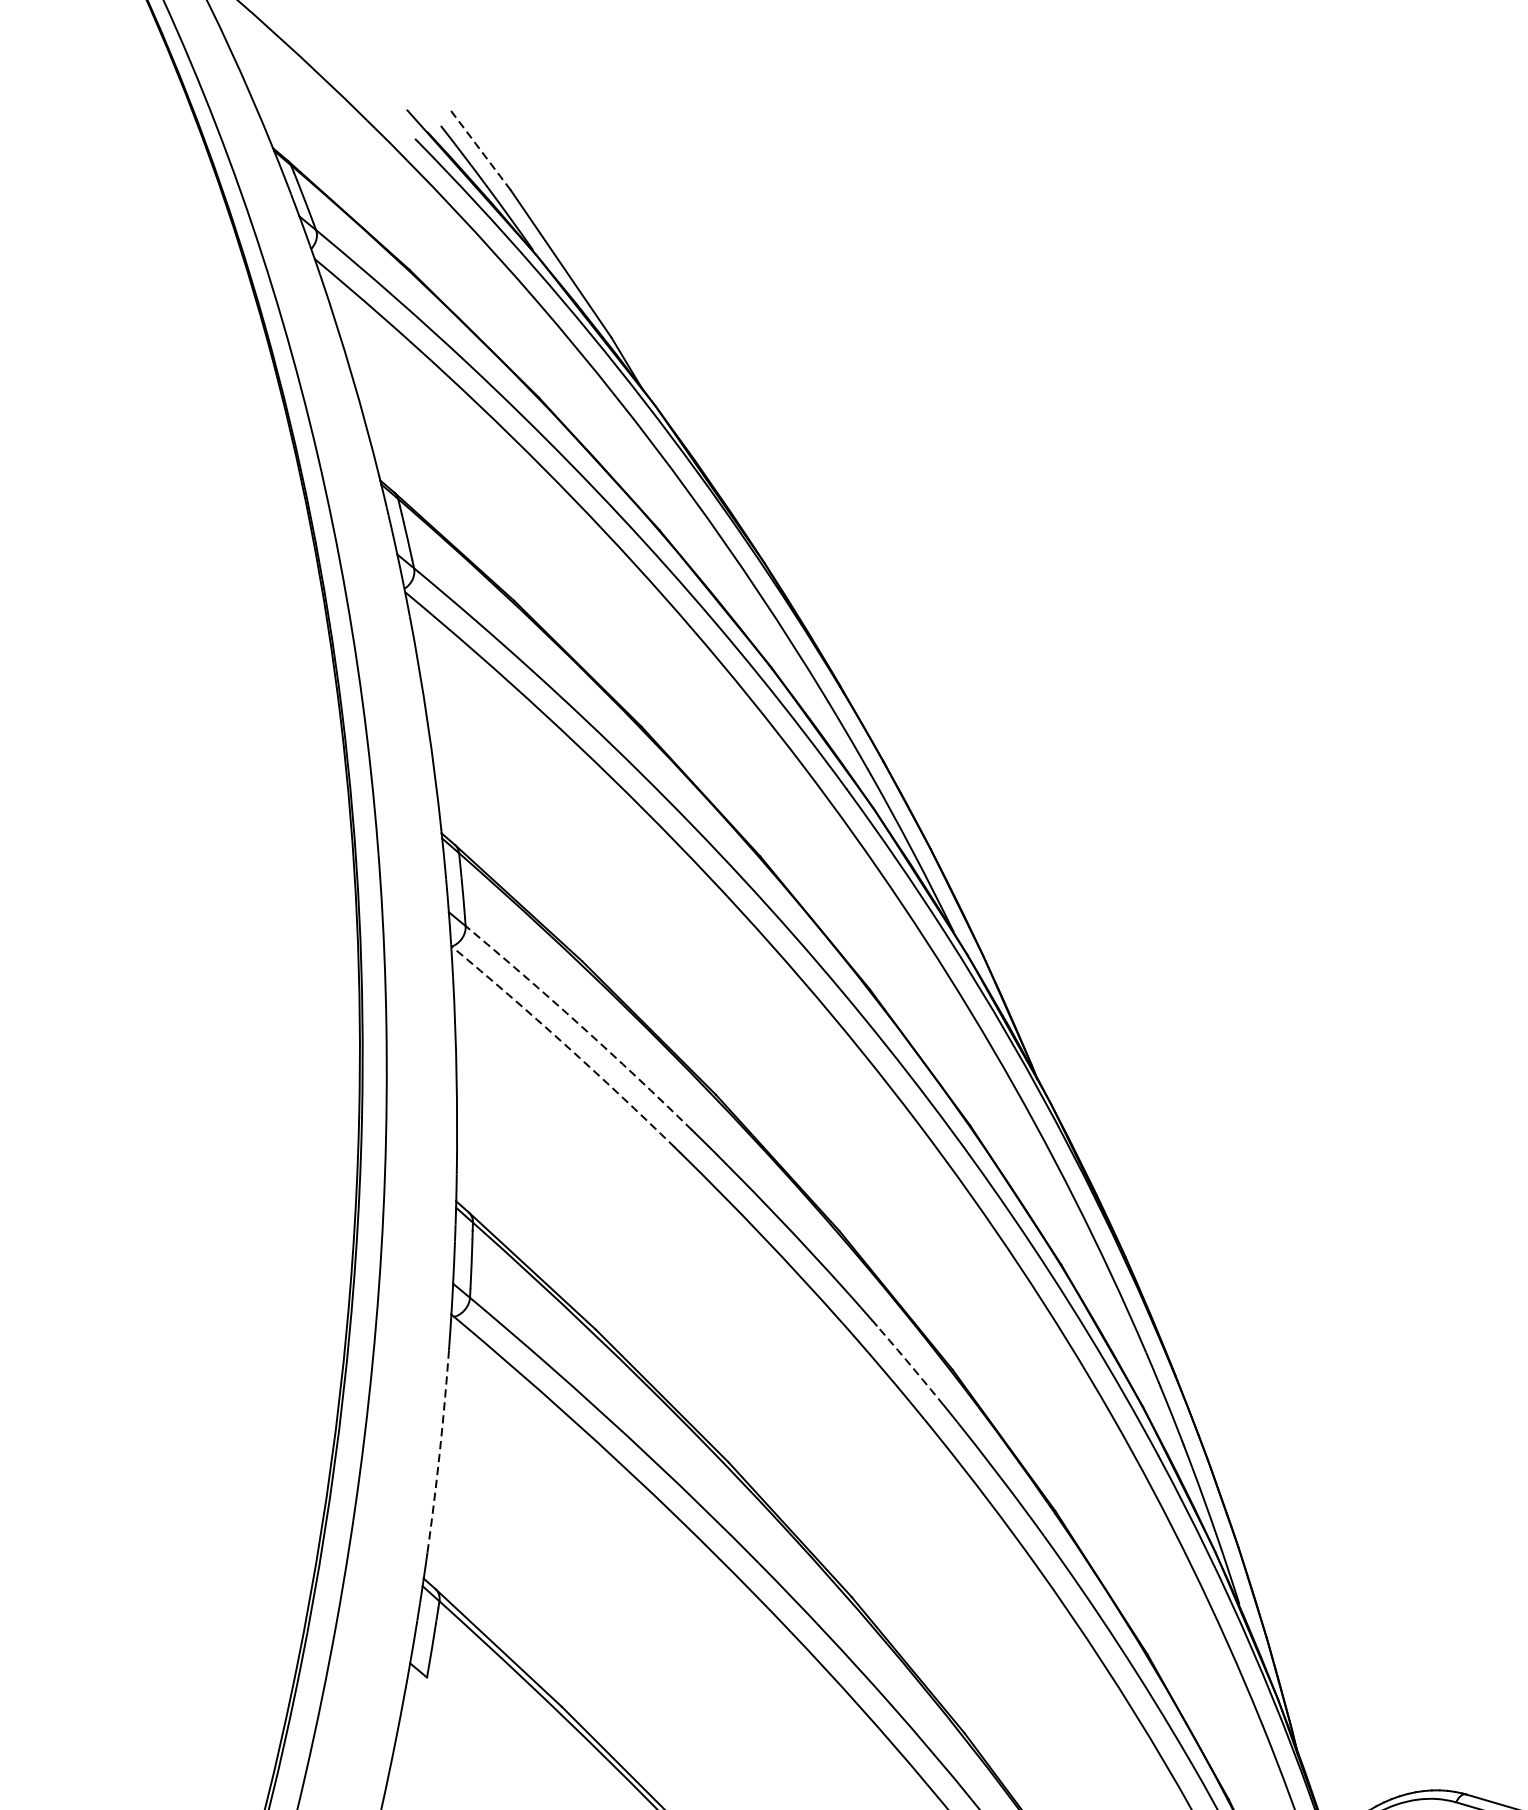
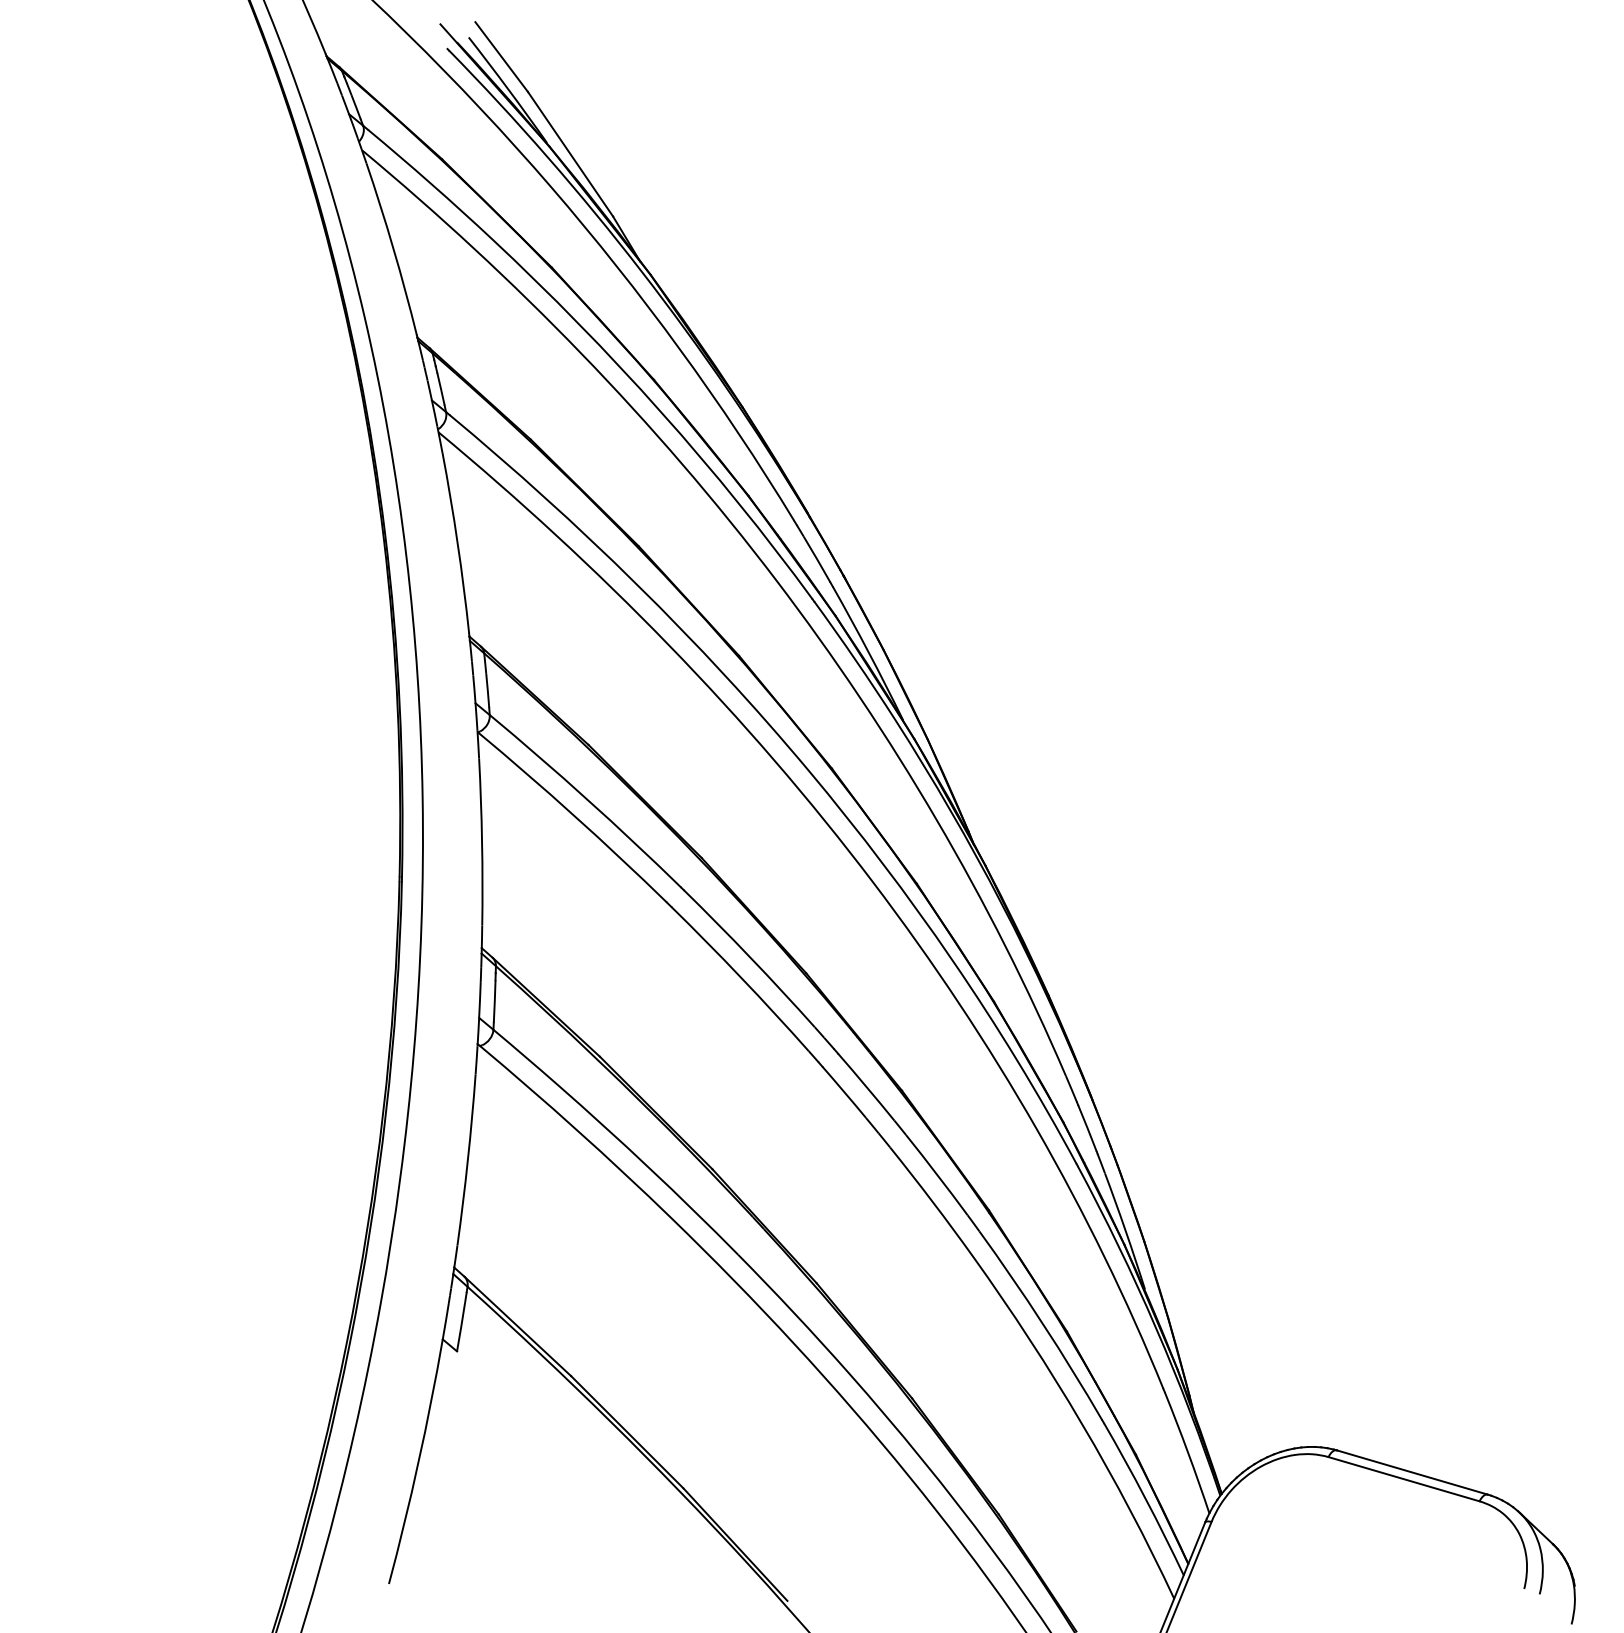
line: (479, 149) -> (501, 57), dashed -> solid
arc: (581, 1025) -> (587, 799), dashed -> solid
arc: (565, 1044) -> (574, 815), dashed -> solid
arc: (910, 1364) -> (866, 1086), dashed -> solid
arc: (439, 1452) -> (467, 1160), dashed -> solid

